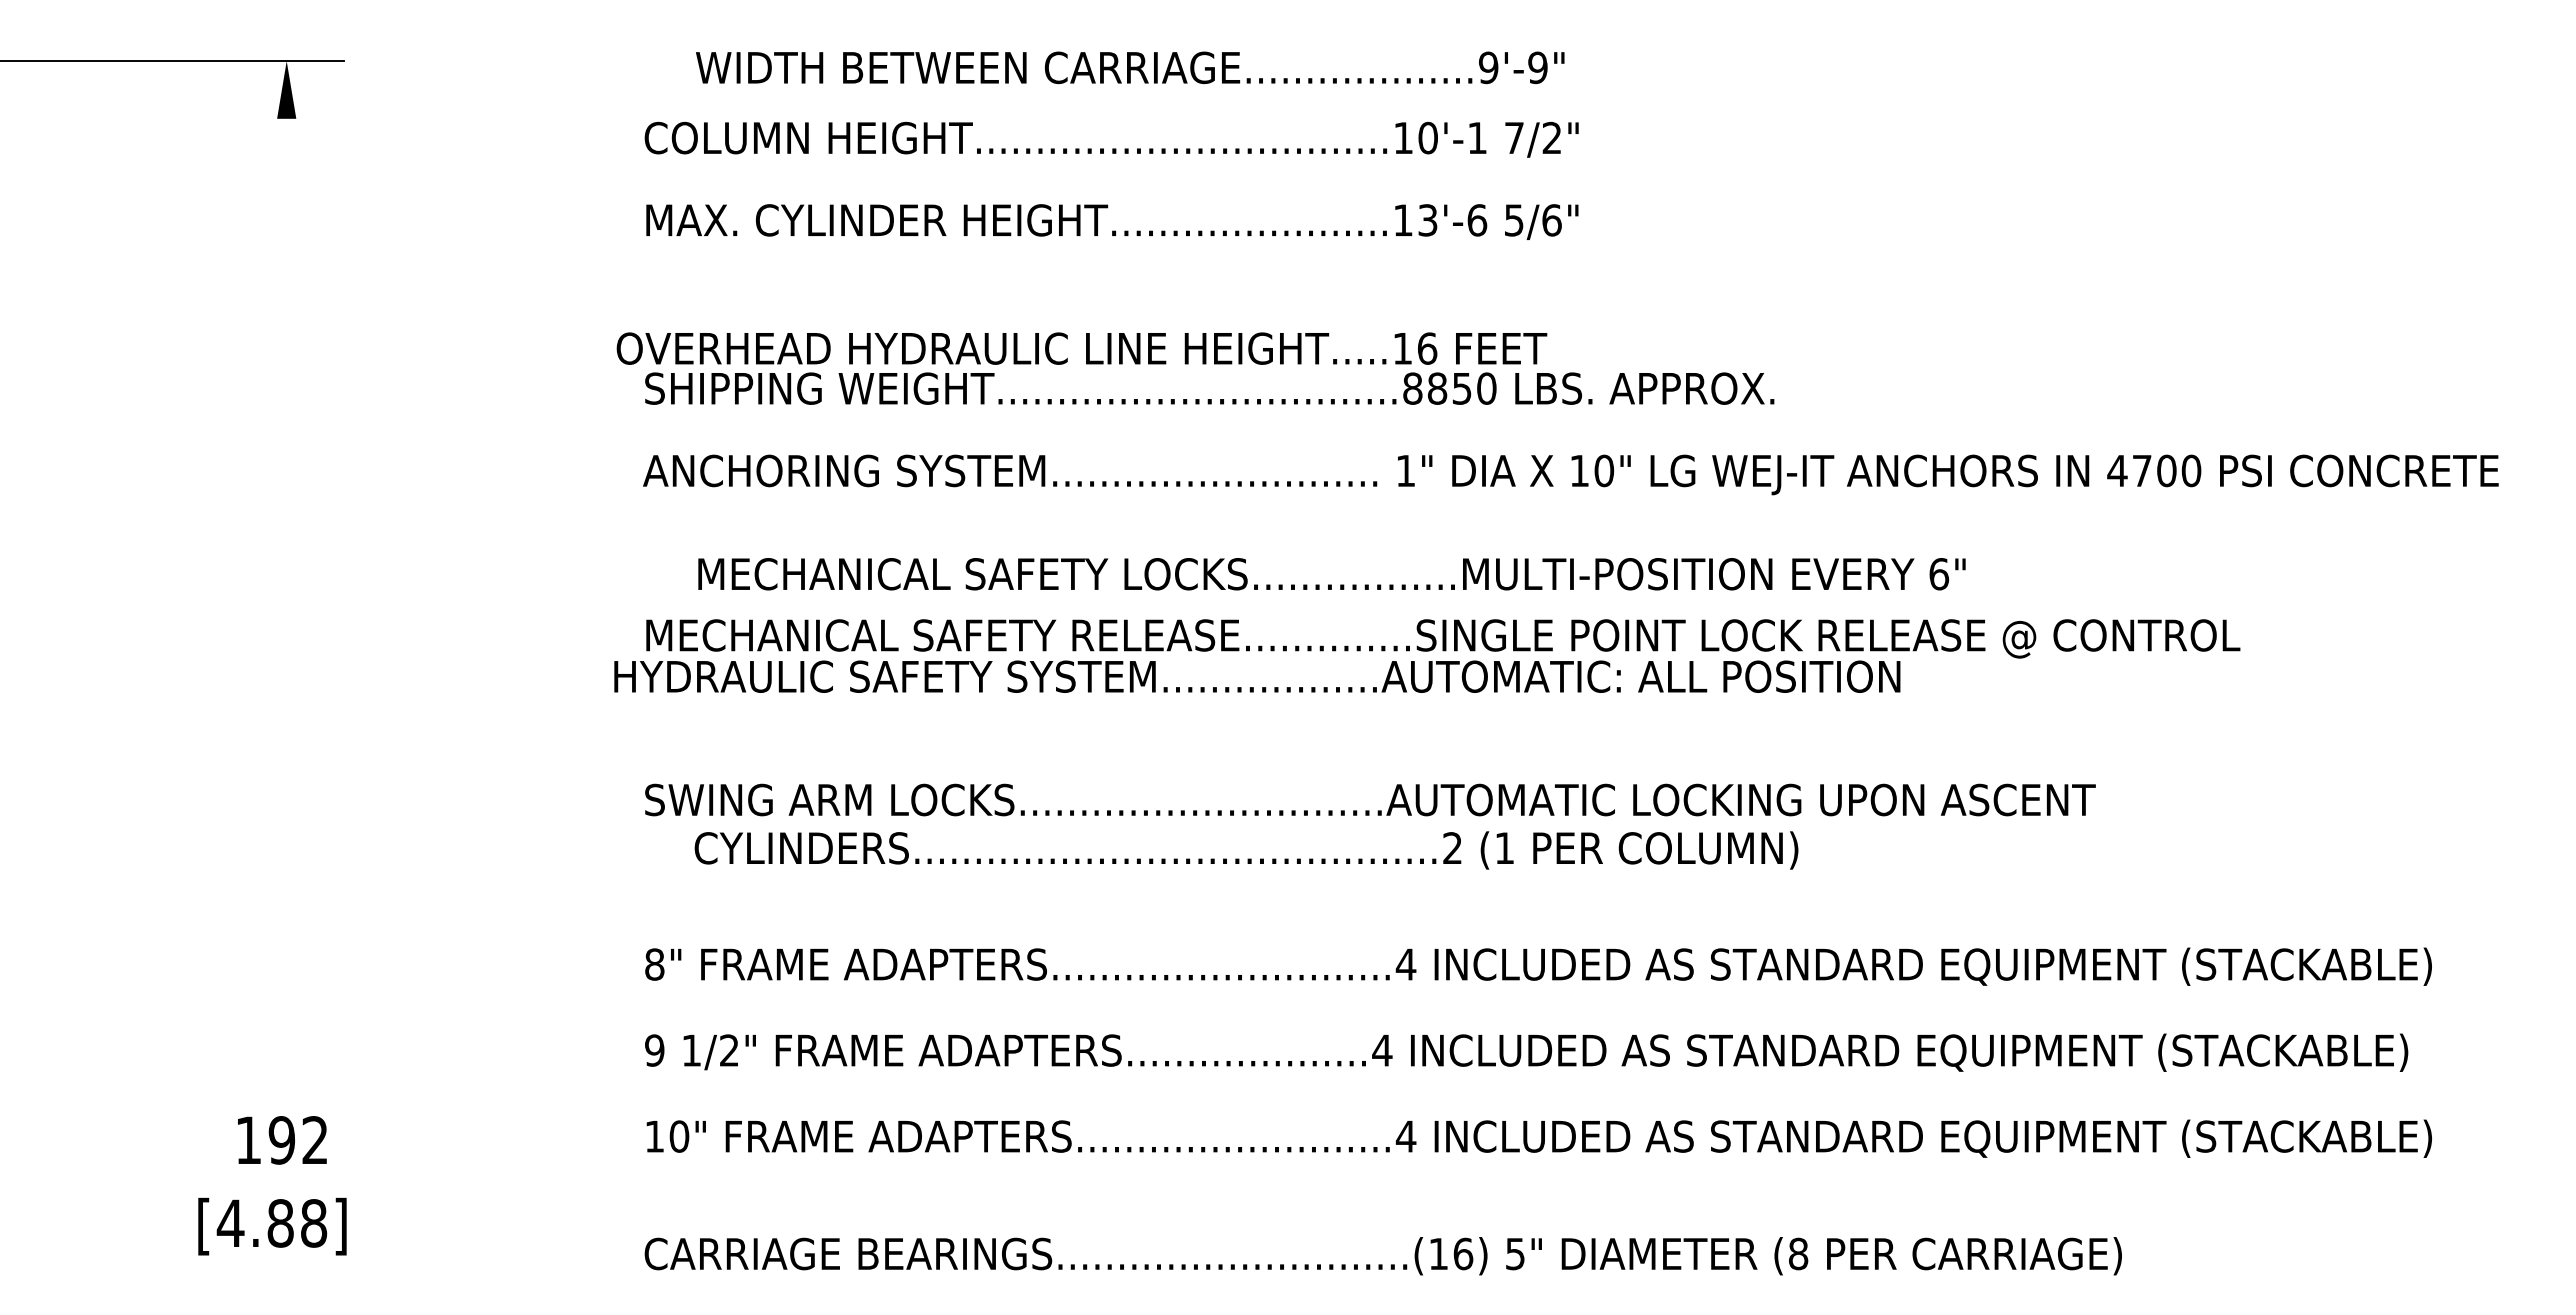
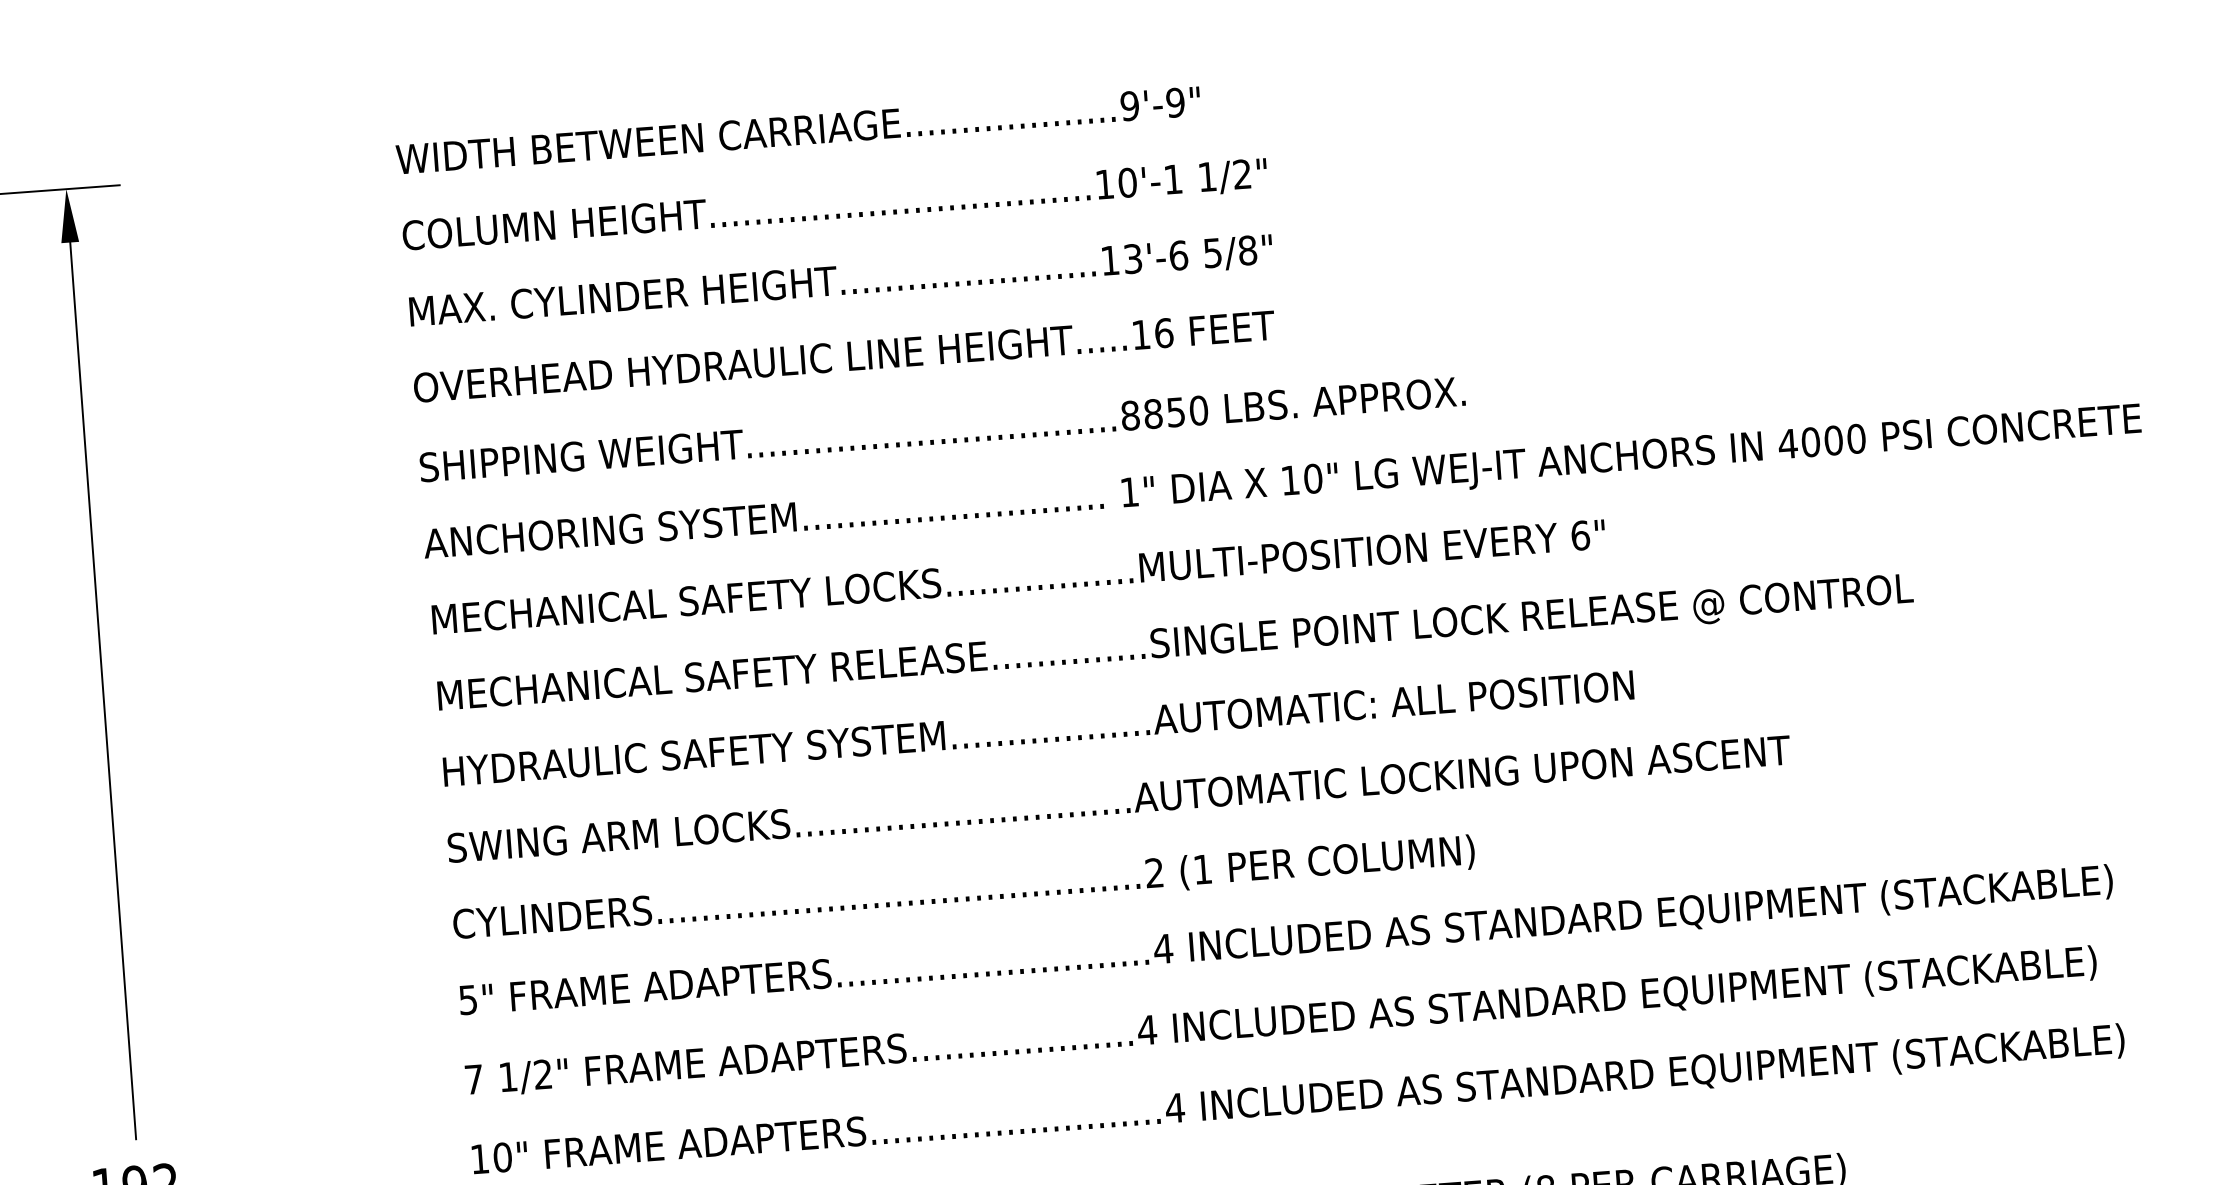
text: (1130, 67) -> (798, 130), moved
text: (1514, 137) -> (1207, 176), 7/2" -> 1/2"
text: (1551, 220) -> (1247, 250), 5/6" -> 5/8"
text: (1081, 348) -> (843, 356), moved
text: (2141, 470) -> (1810, 441), 4700 -> 4000
text: (1331, 574) -> (1018, 577), moved
line: (286, 603) -> (103, 690), added
text: (1257, 676) -> (1038, 728), moved
text: (1246, 850) -> (964, 889), moved
text: (654, 964) -> (468, 999), 8" -> 5"
text: (654, 1050) -> (473, 1079), 9 -> 7

